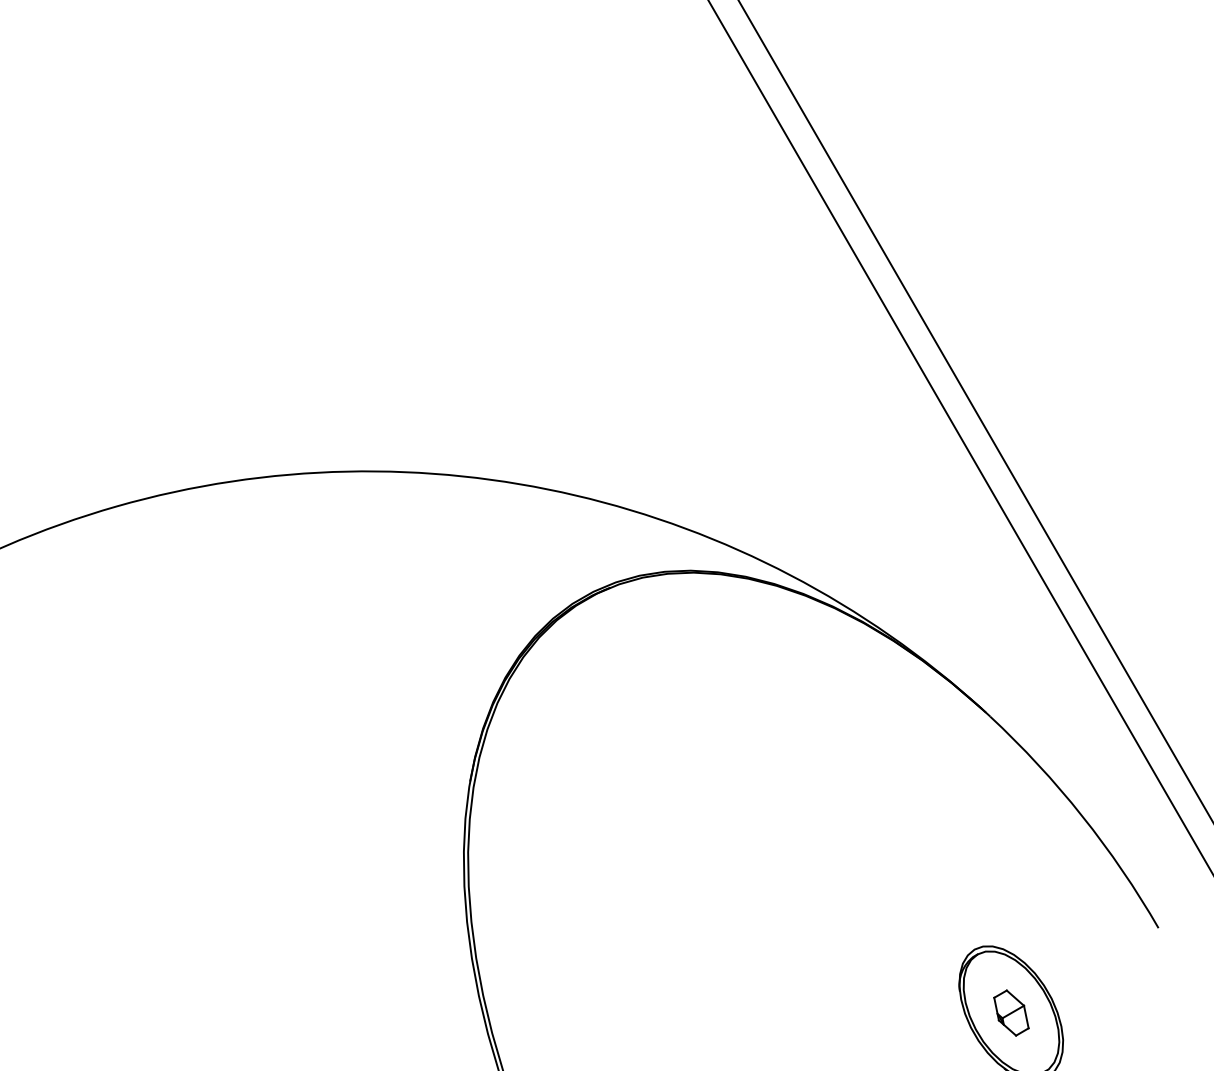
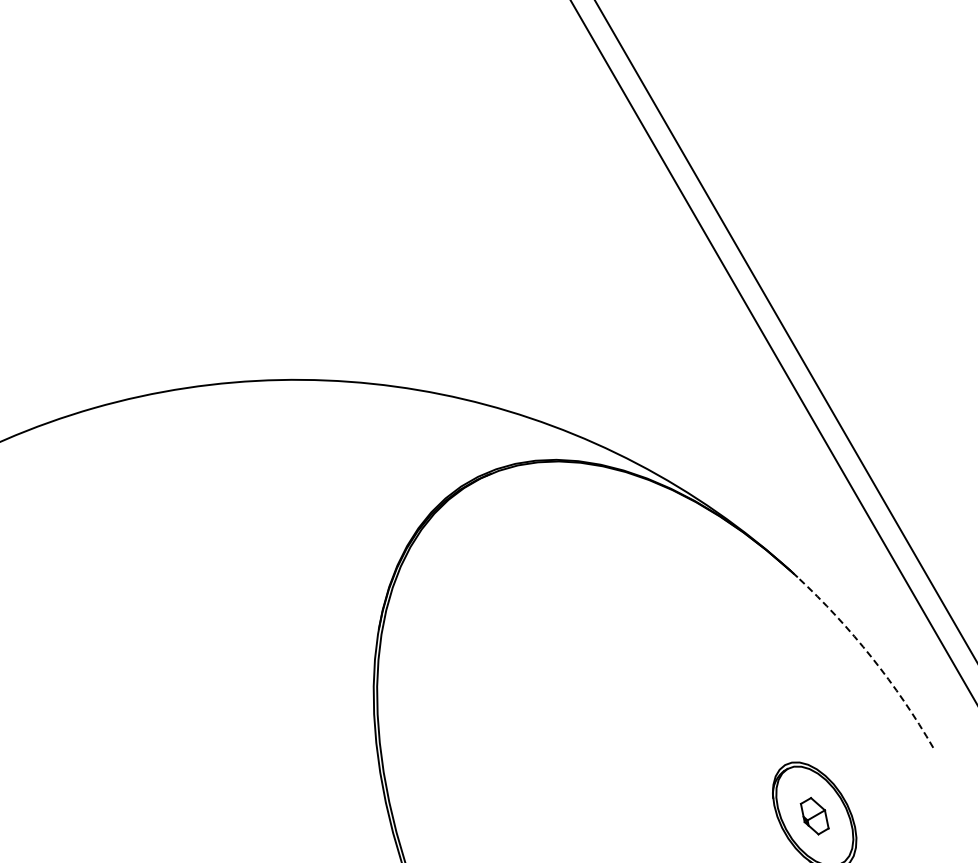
arc: (1081, 816) -> (871, 657), solid -> dashed

